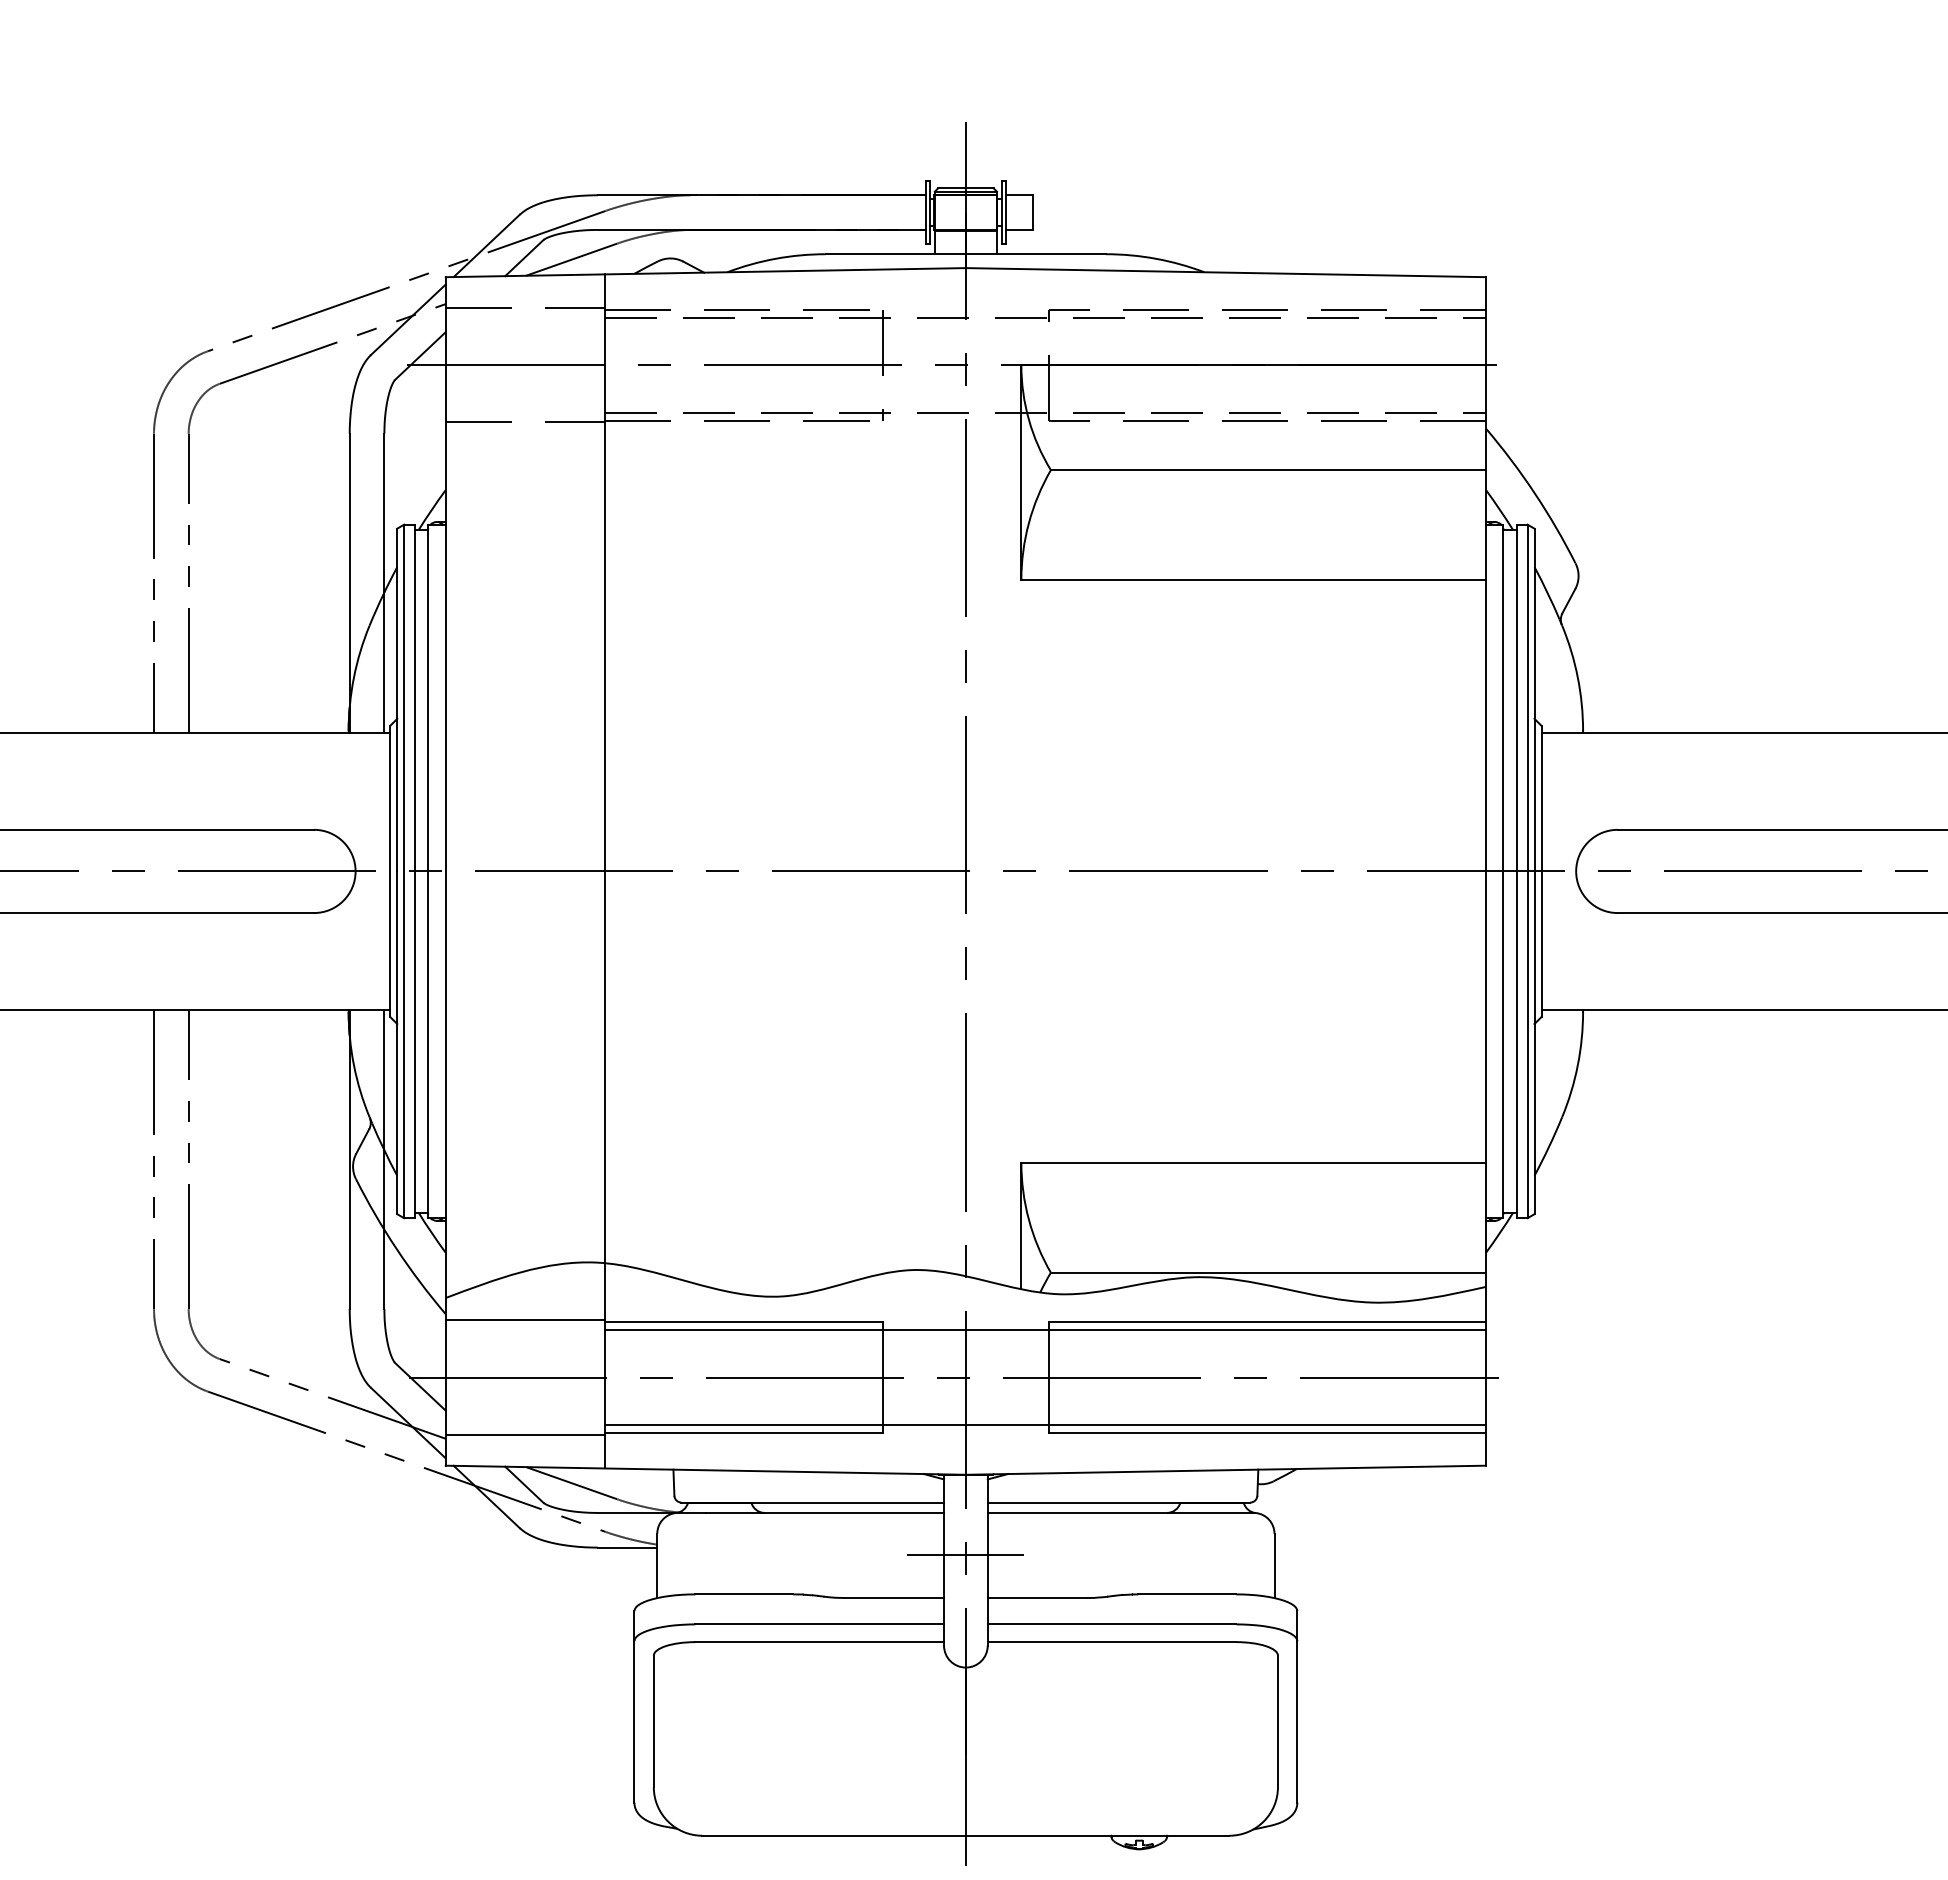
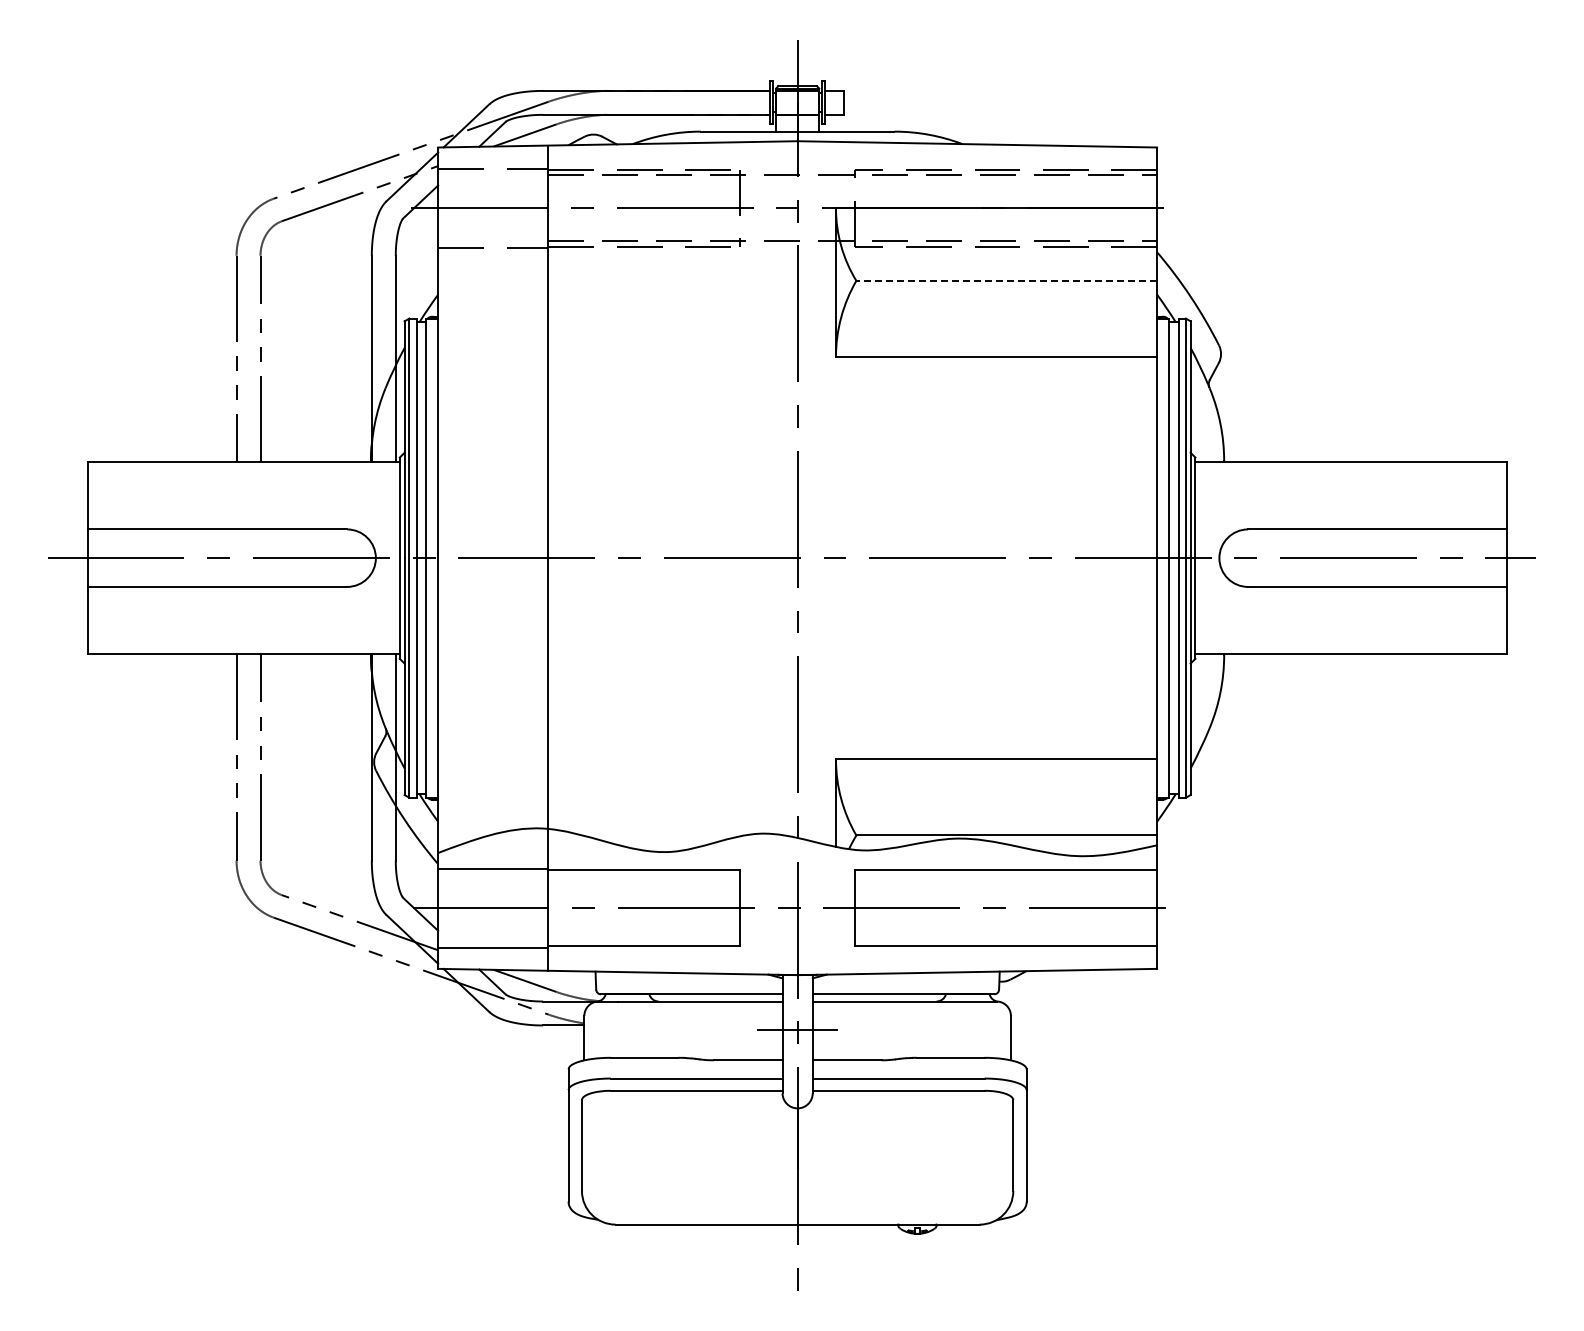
line: (1268, 469) -> (1006, 280), solid -> dashed
line: (1045, 1330) -> (852, 875), removed
line: (1045, 1424) -> (852, 940), removed

